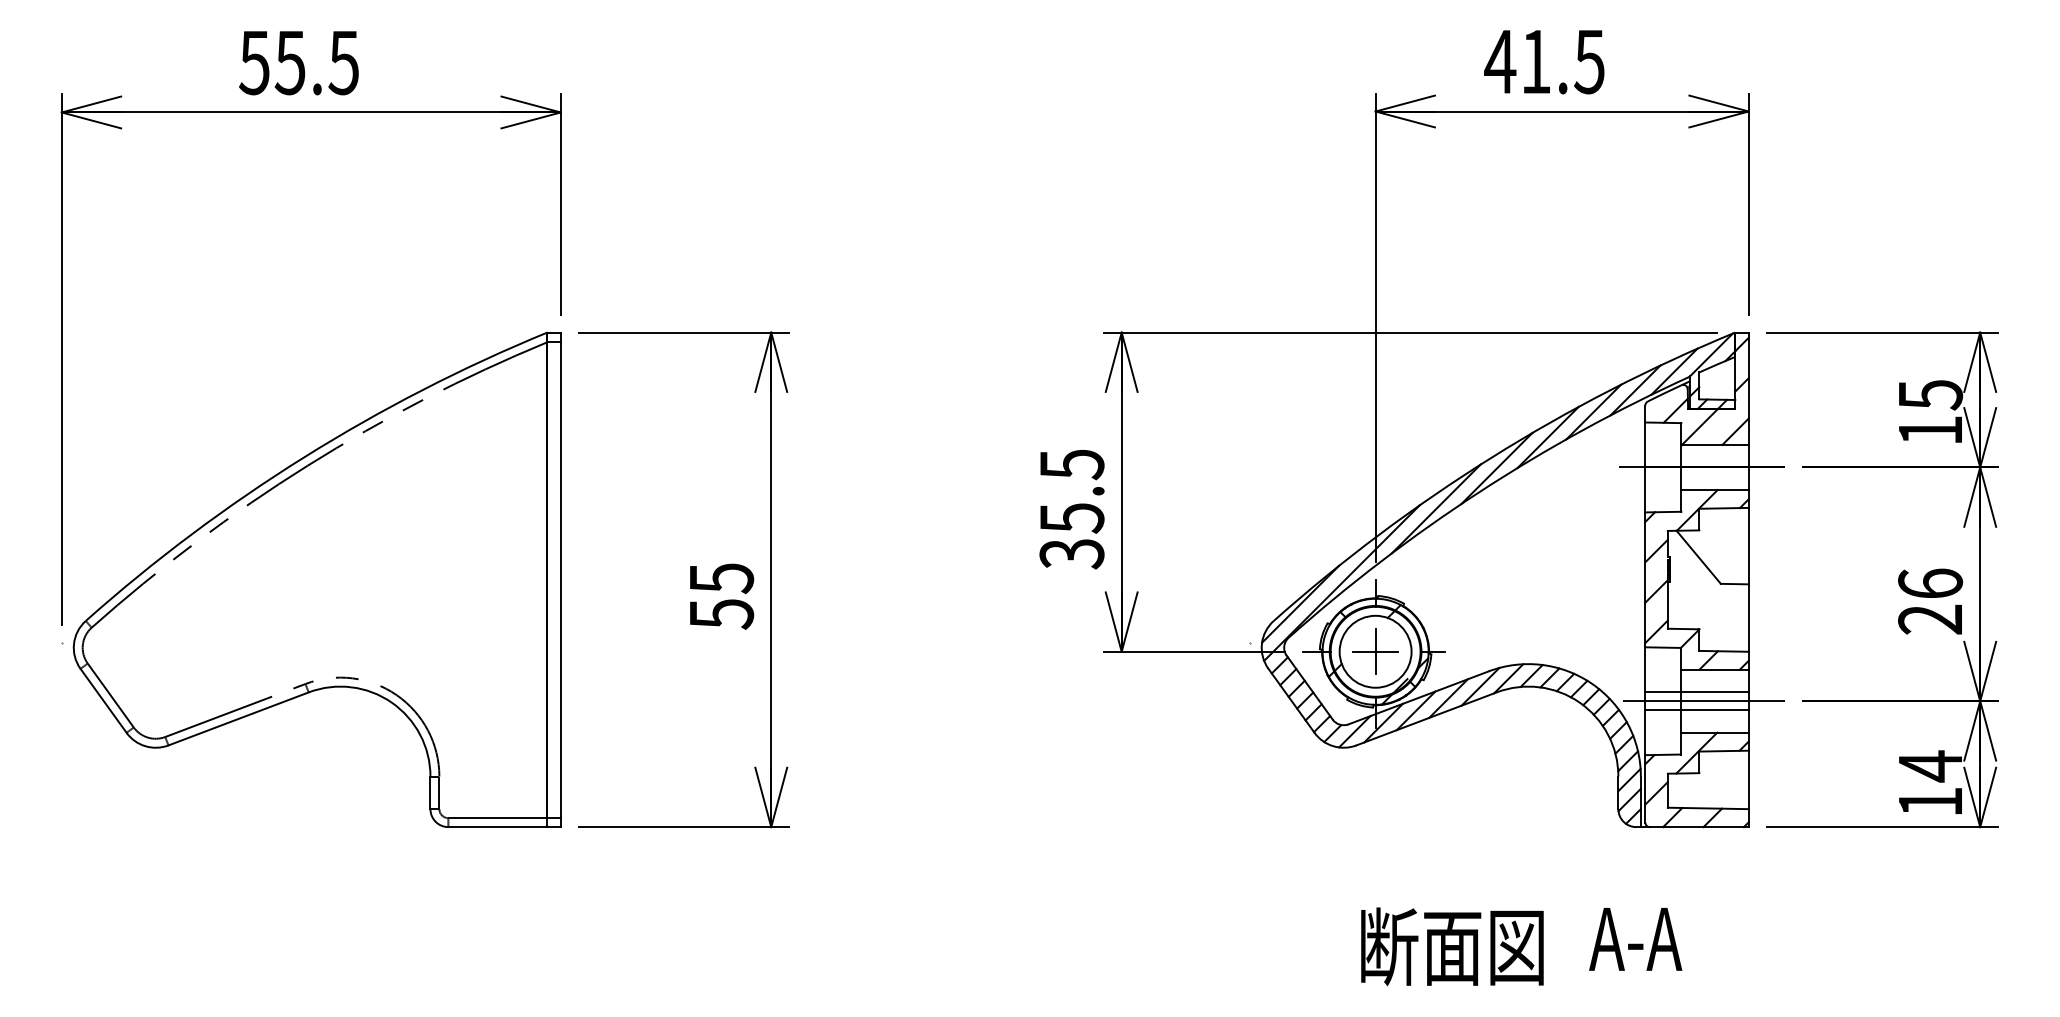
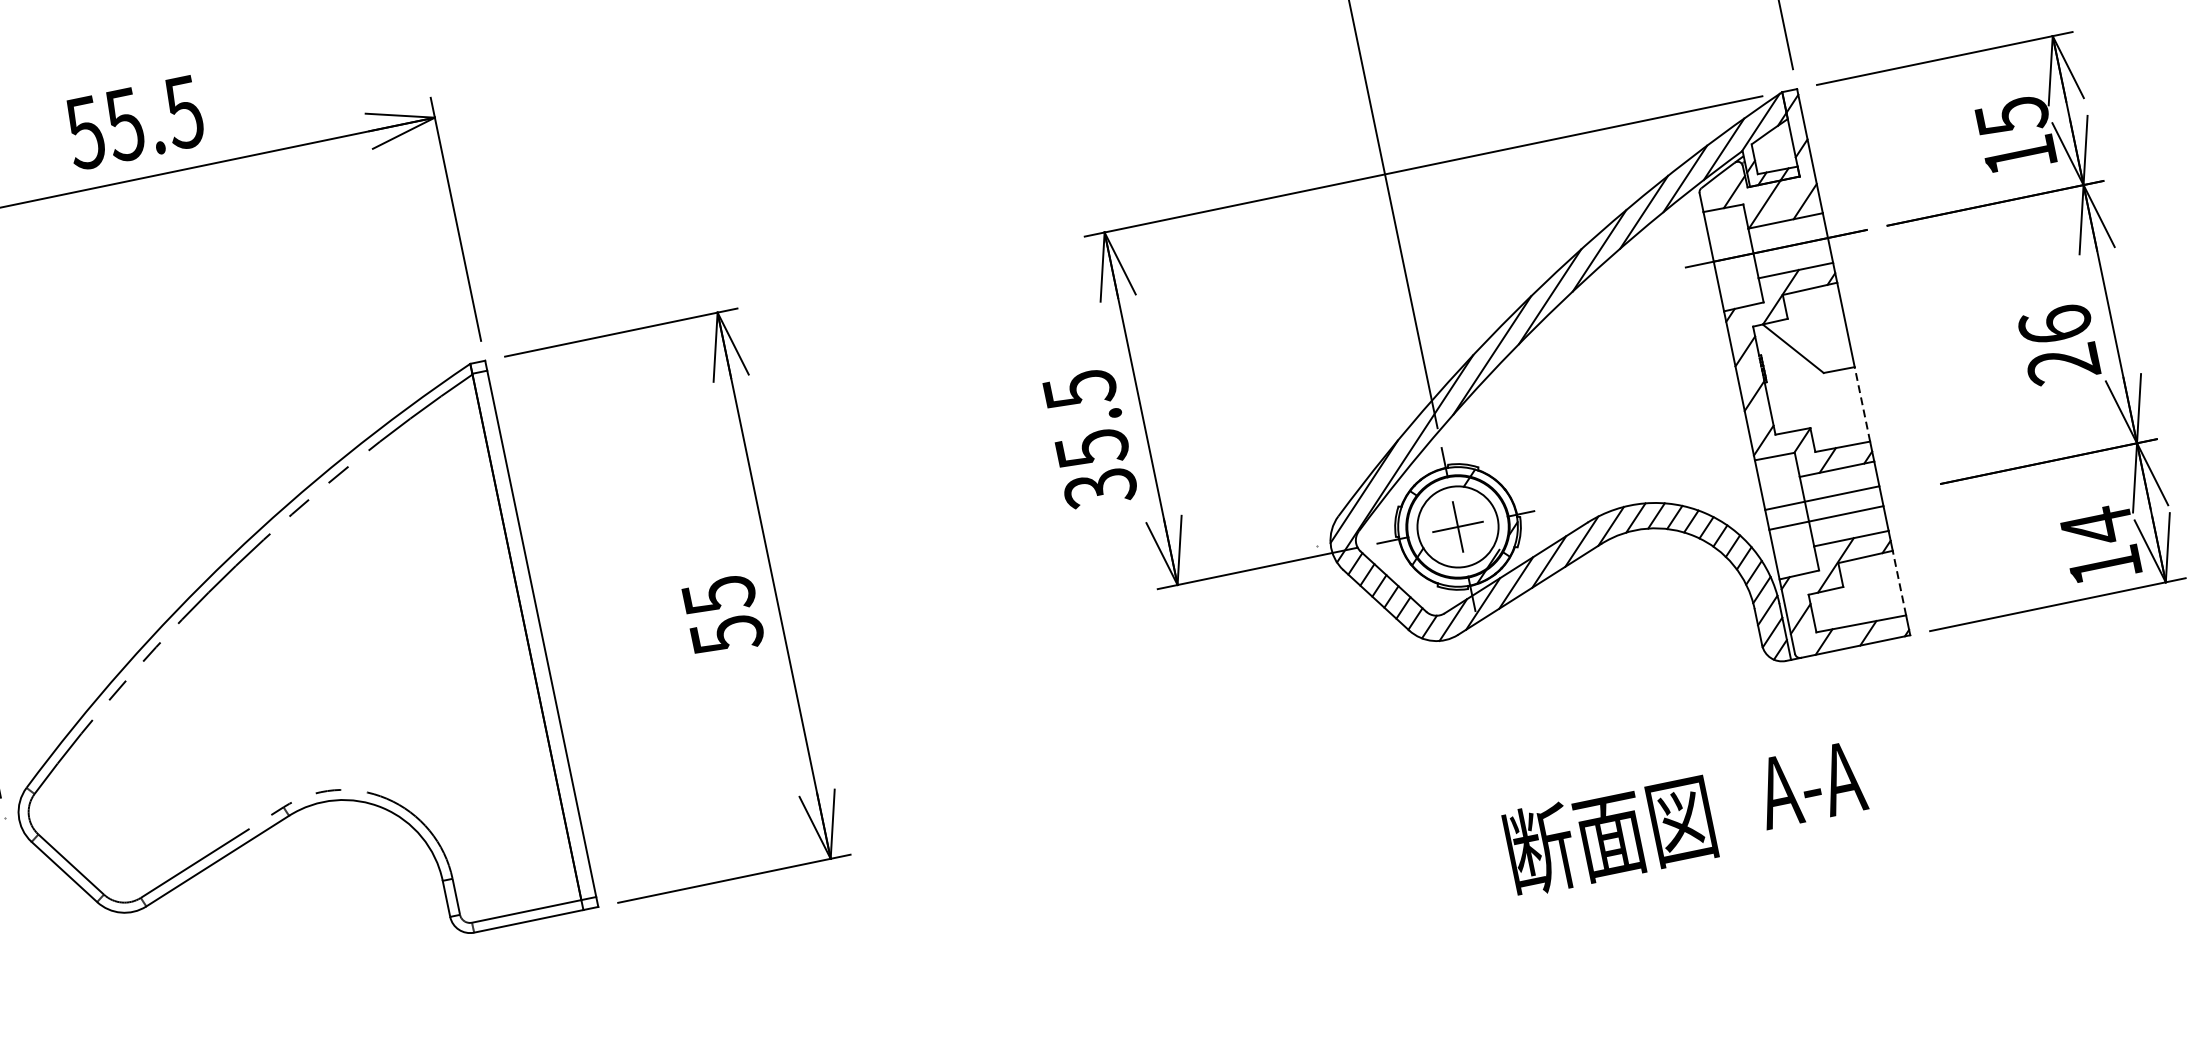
line: (1748, 618) -> (1862, 404), solid -> dashed
line: (1703, 701) -> (1831, 506), removed
line: (1748, 779) -> (1899, 582), solid -> dashed

